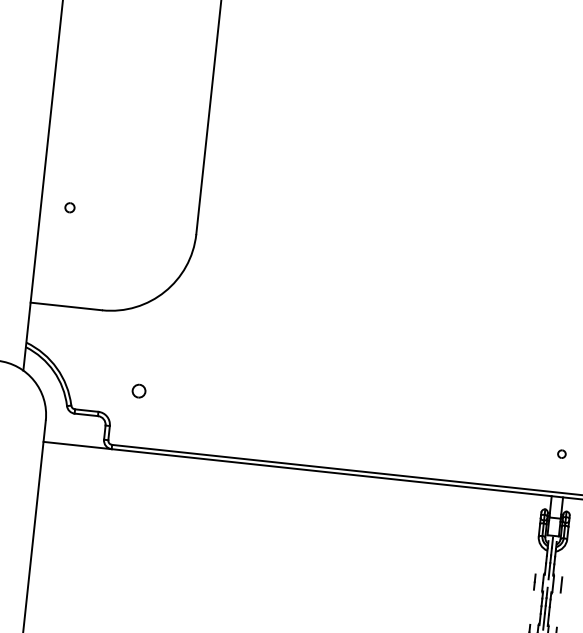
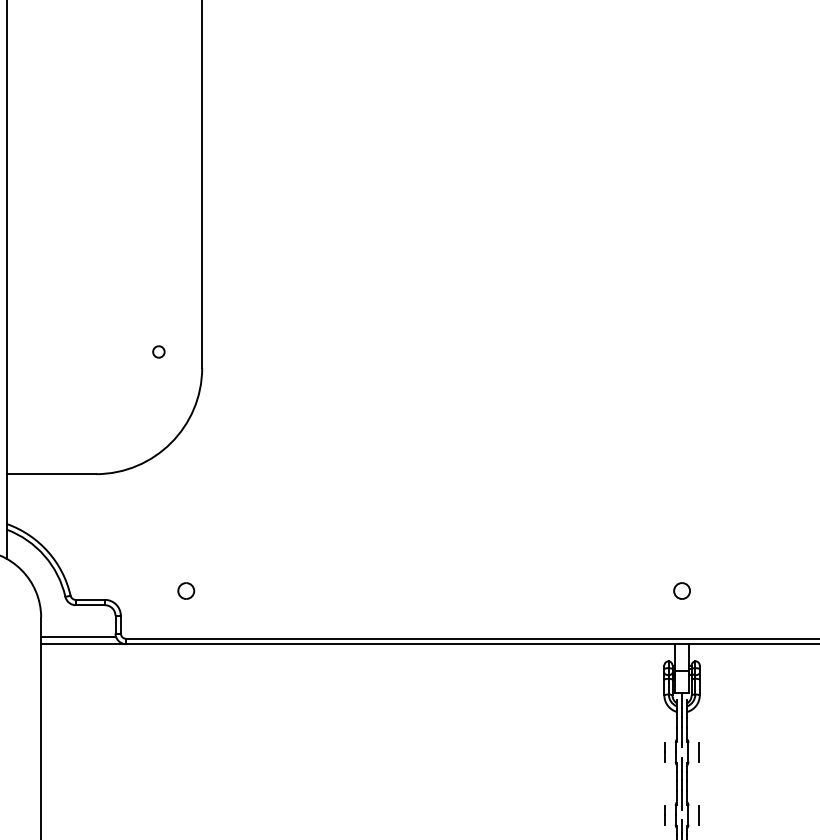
part: (69, 207) -> (158, 351), moved
part: (139, 390) -> (186, 590), moved
line: (74, 439) -> (78, 637), added
part: (561, 453) -> (681, 590), size x1.67

